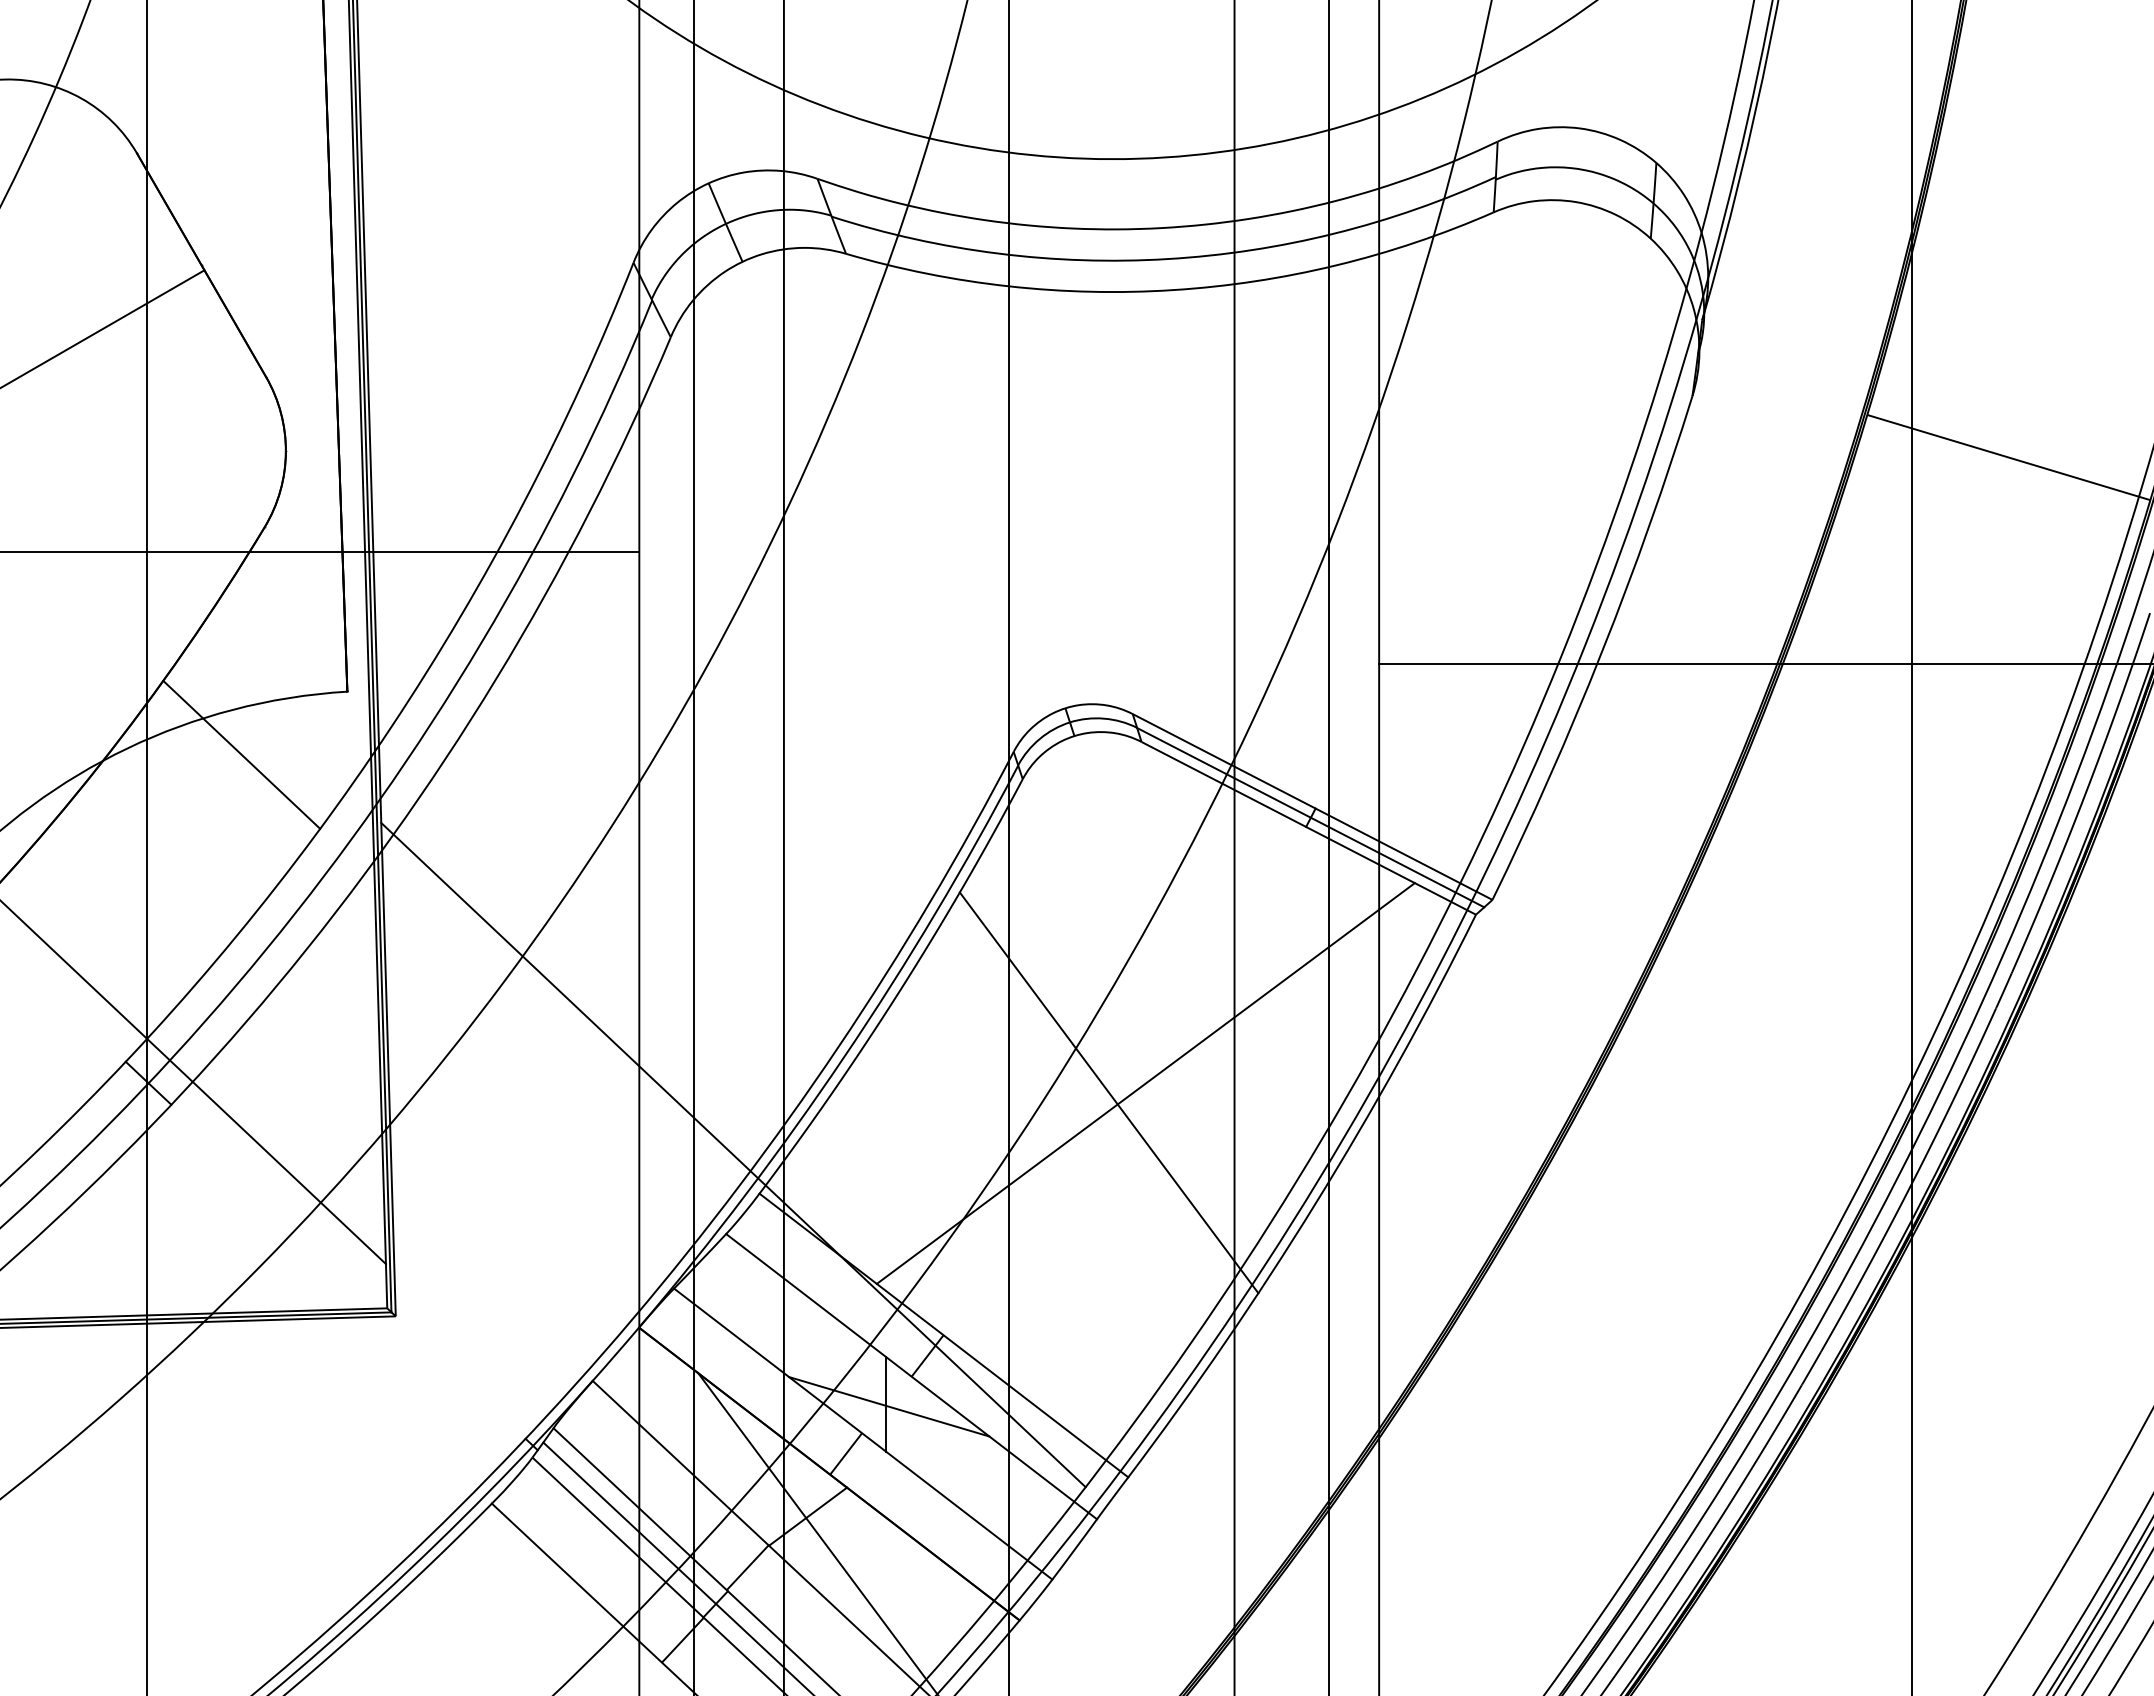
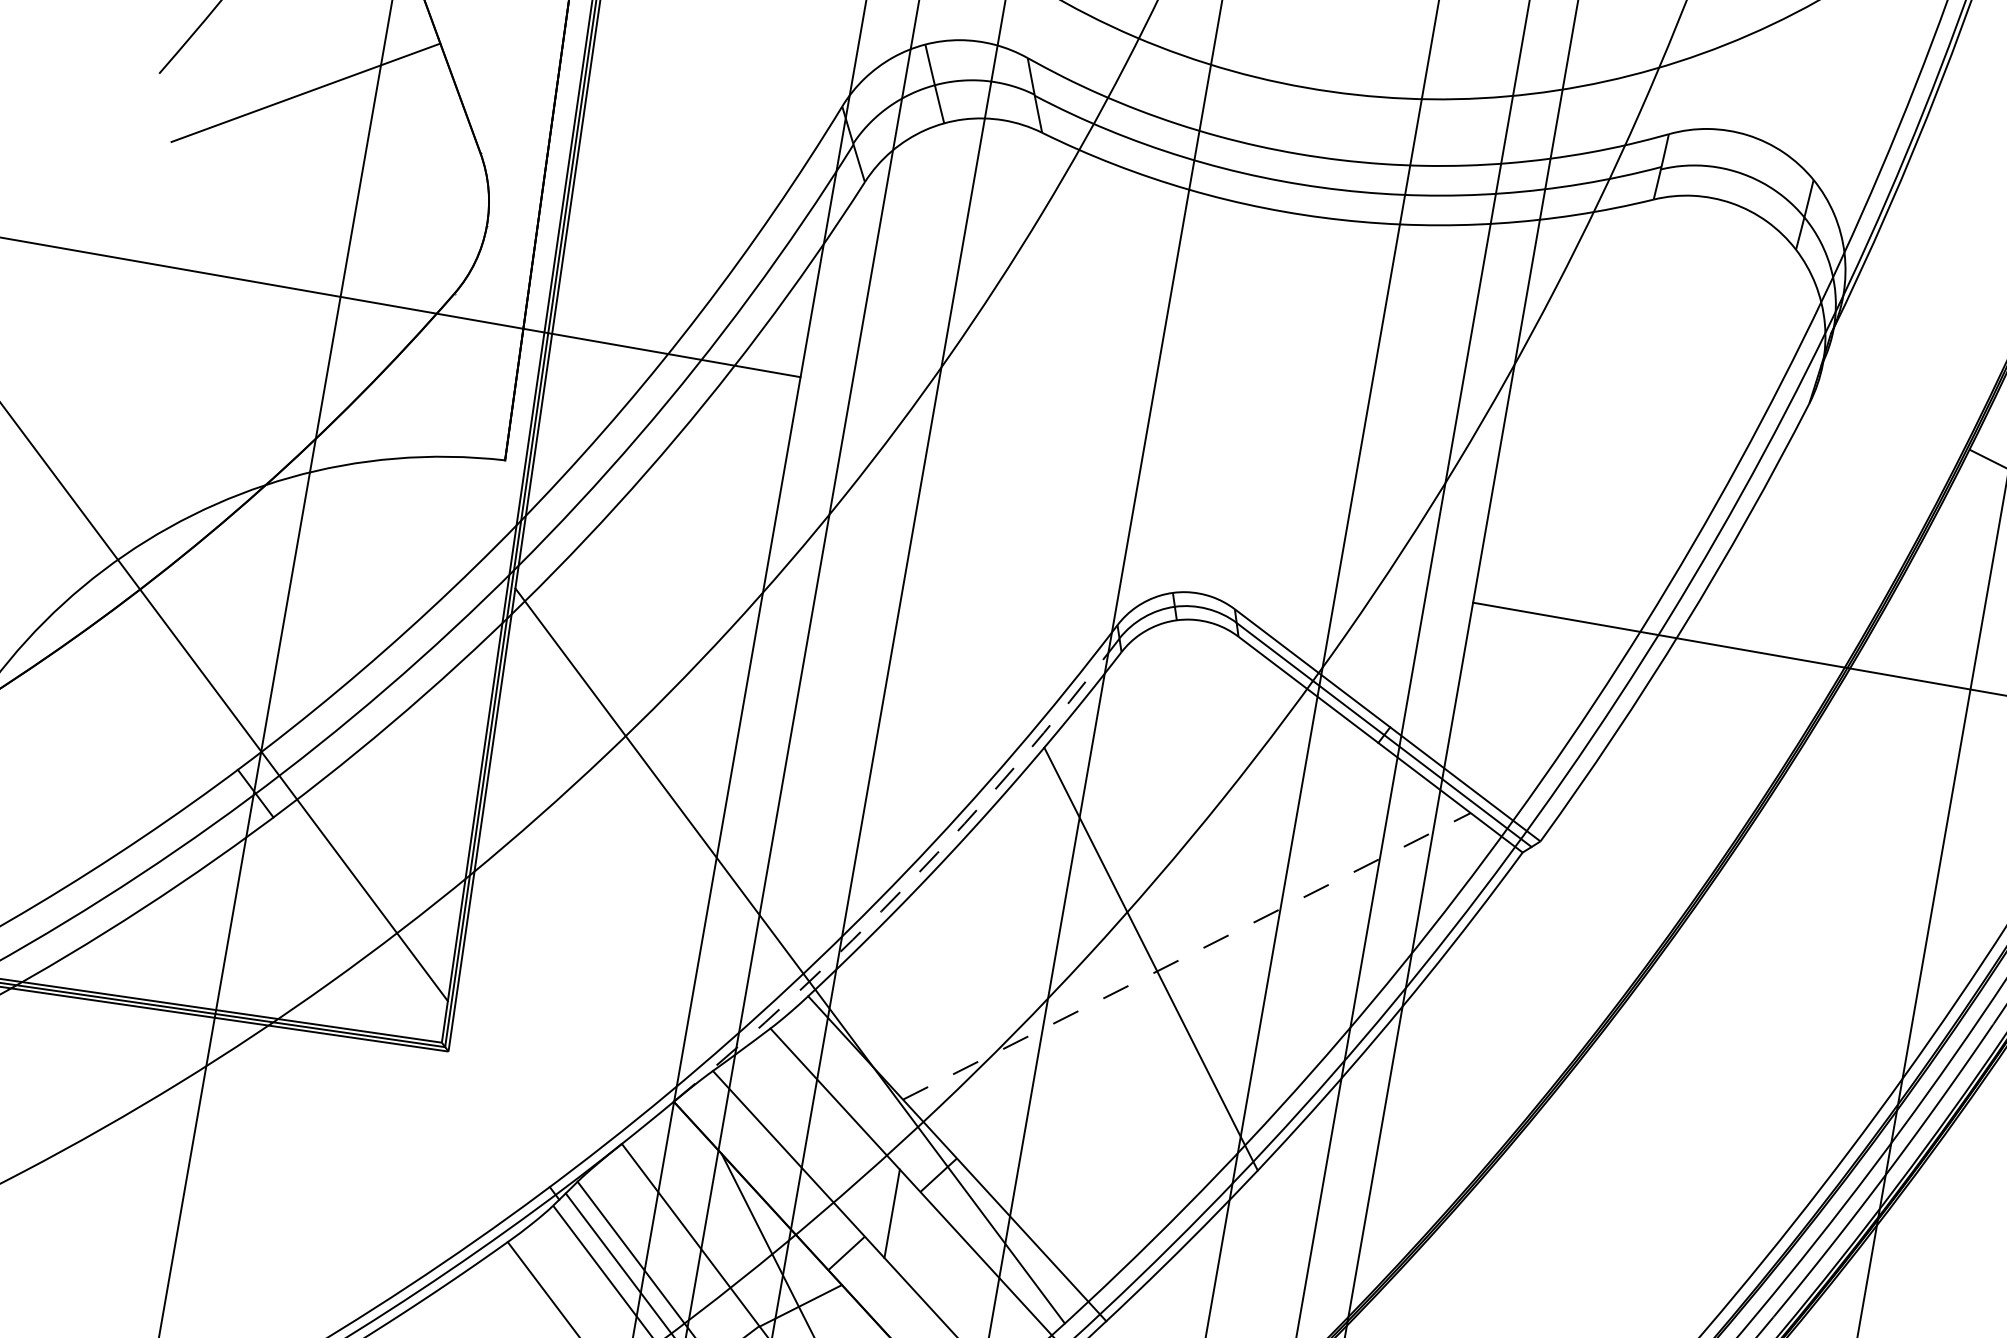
line: (241, 754) -> (396, 501), removed
arc: (844, 1057) -> (909, 882), solid -> dashed
line: (1146, 1083) -> (1187, 956), solid -> dashed
line: (889, 1406) -> (894, 1216), removed

